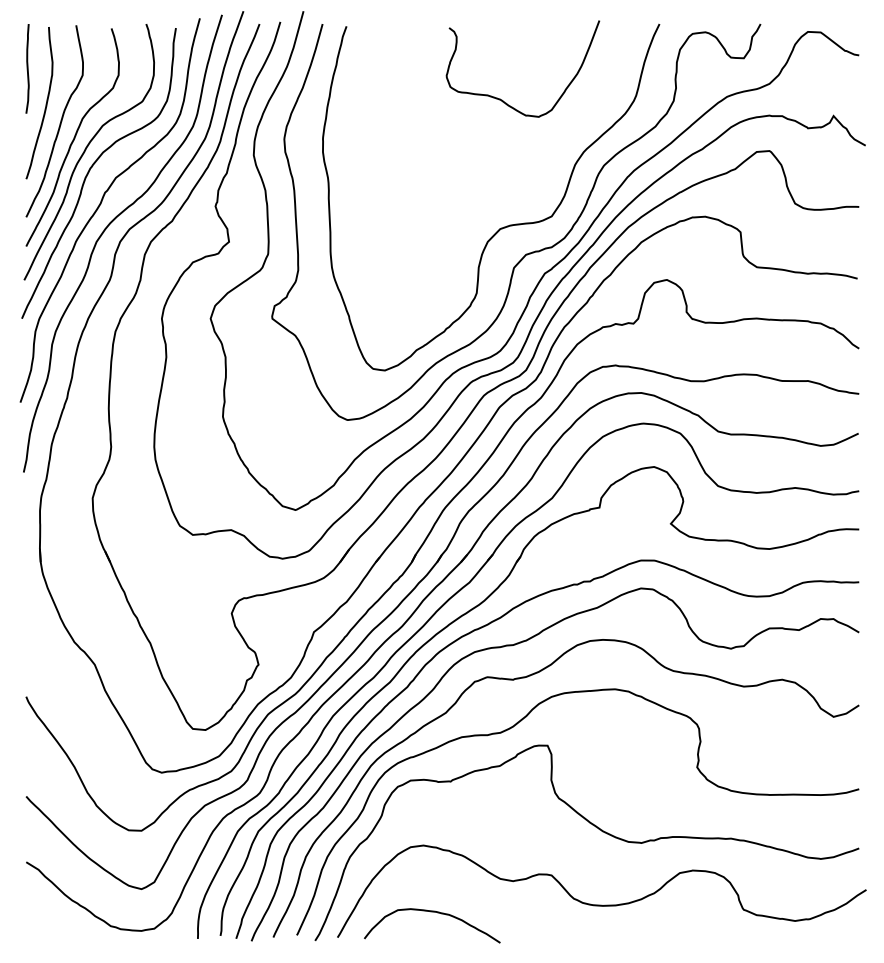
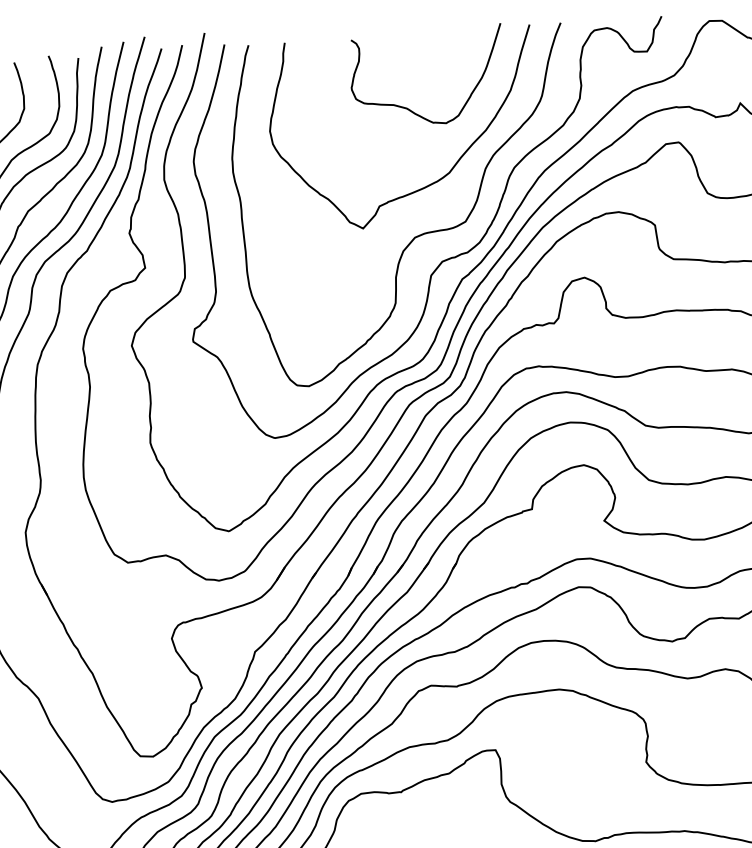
curve: (522, 174) -> (433, 181), added

